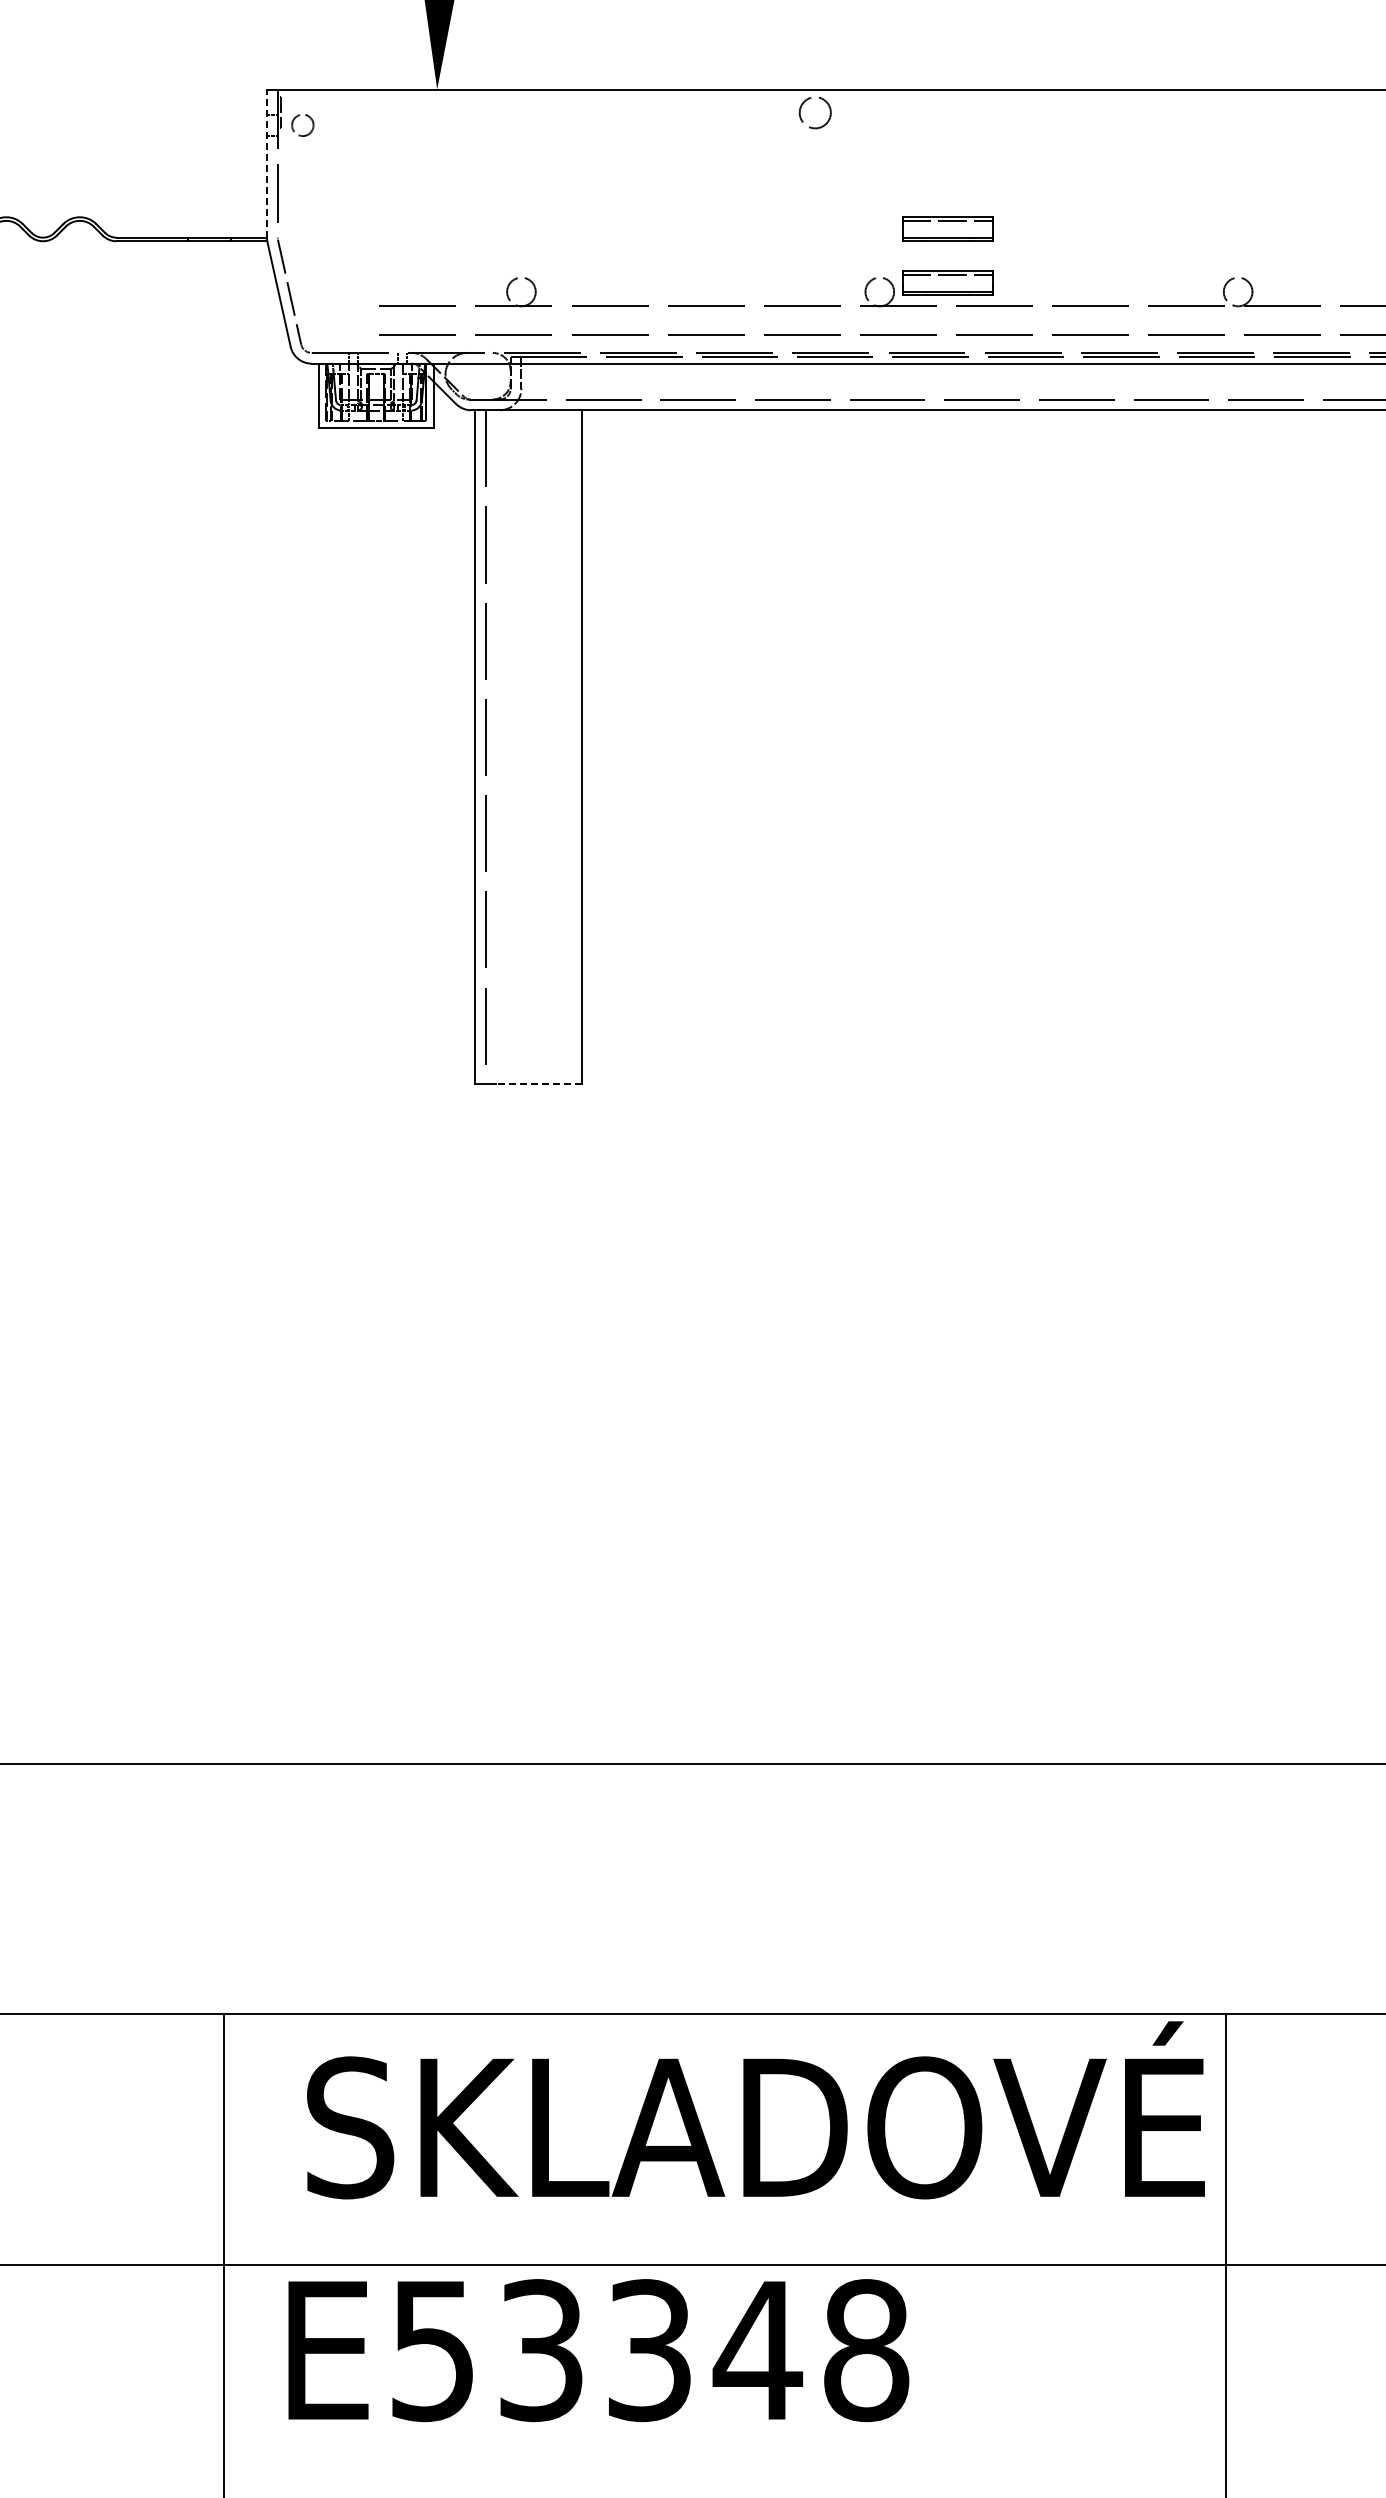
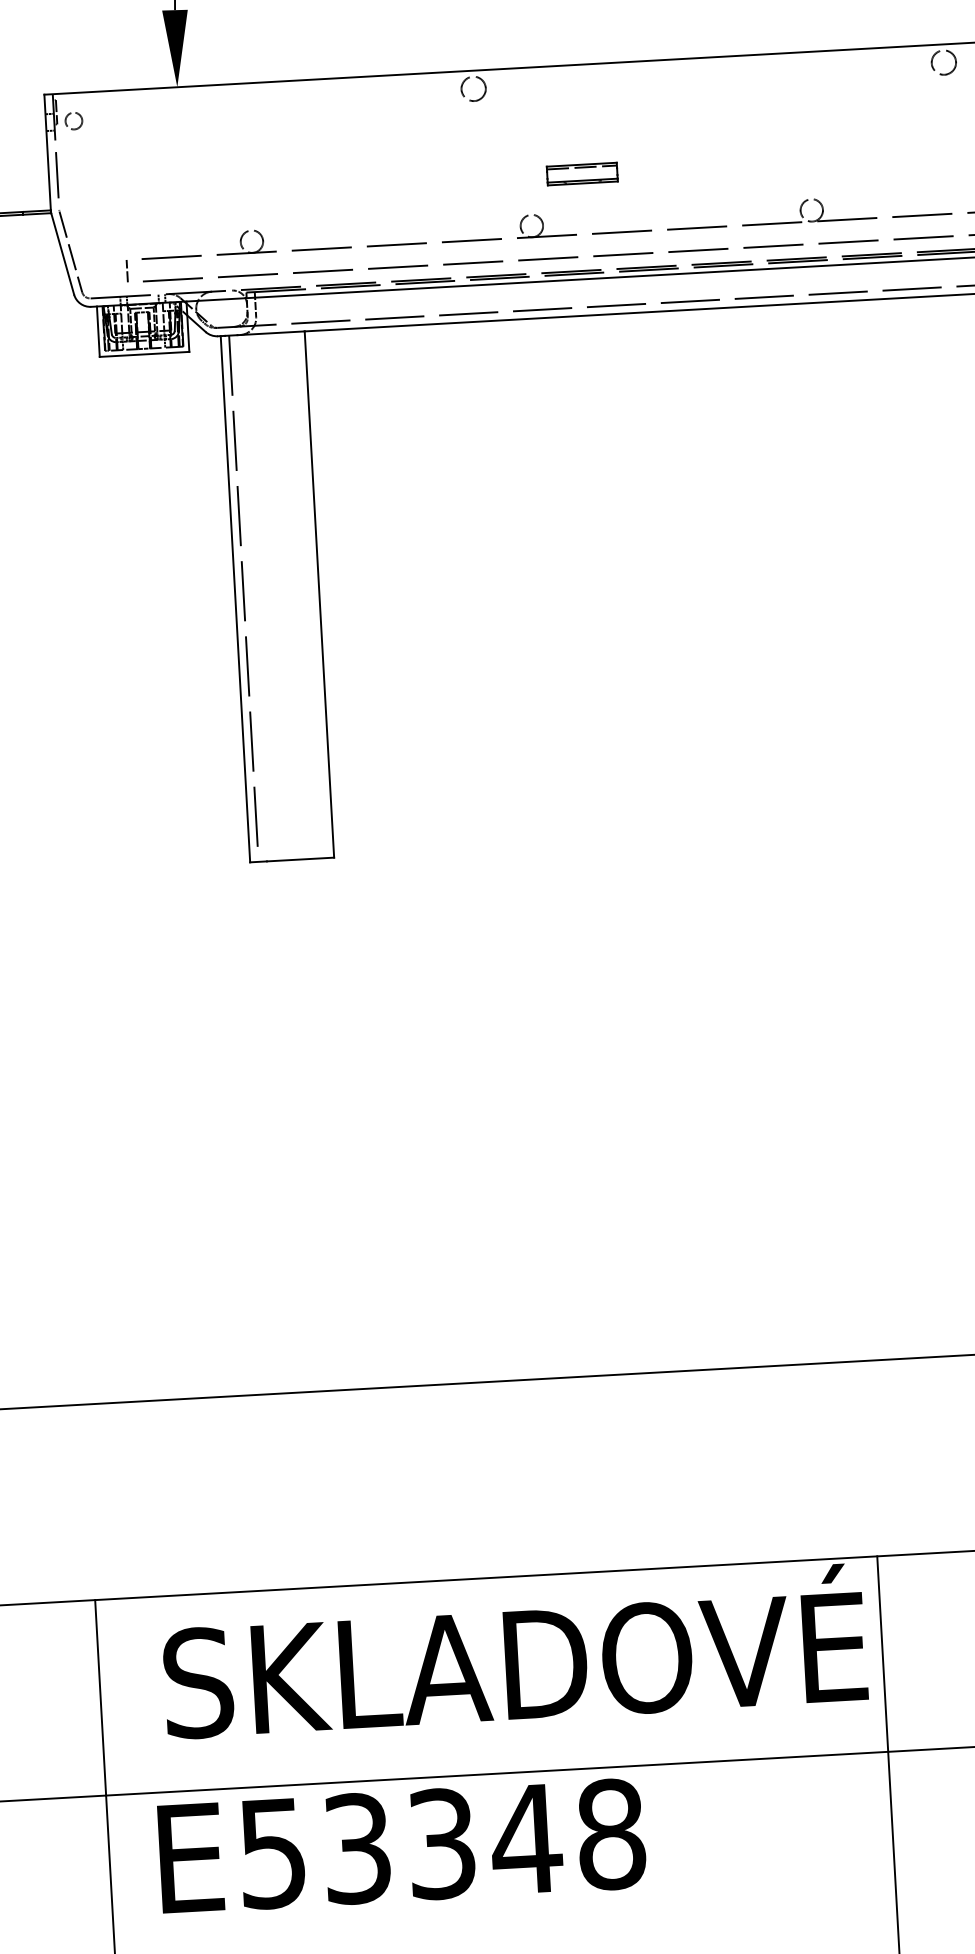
line: (267, 163) -> (48, 152), dashed -> solid
part: (947, 282) -> (584, 215), removed
line: (360, 320) -> (127, 271), added
line: (538, 1083) -> (299, 859), dashed -> solid

